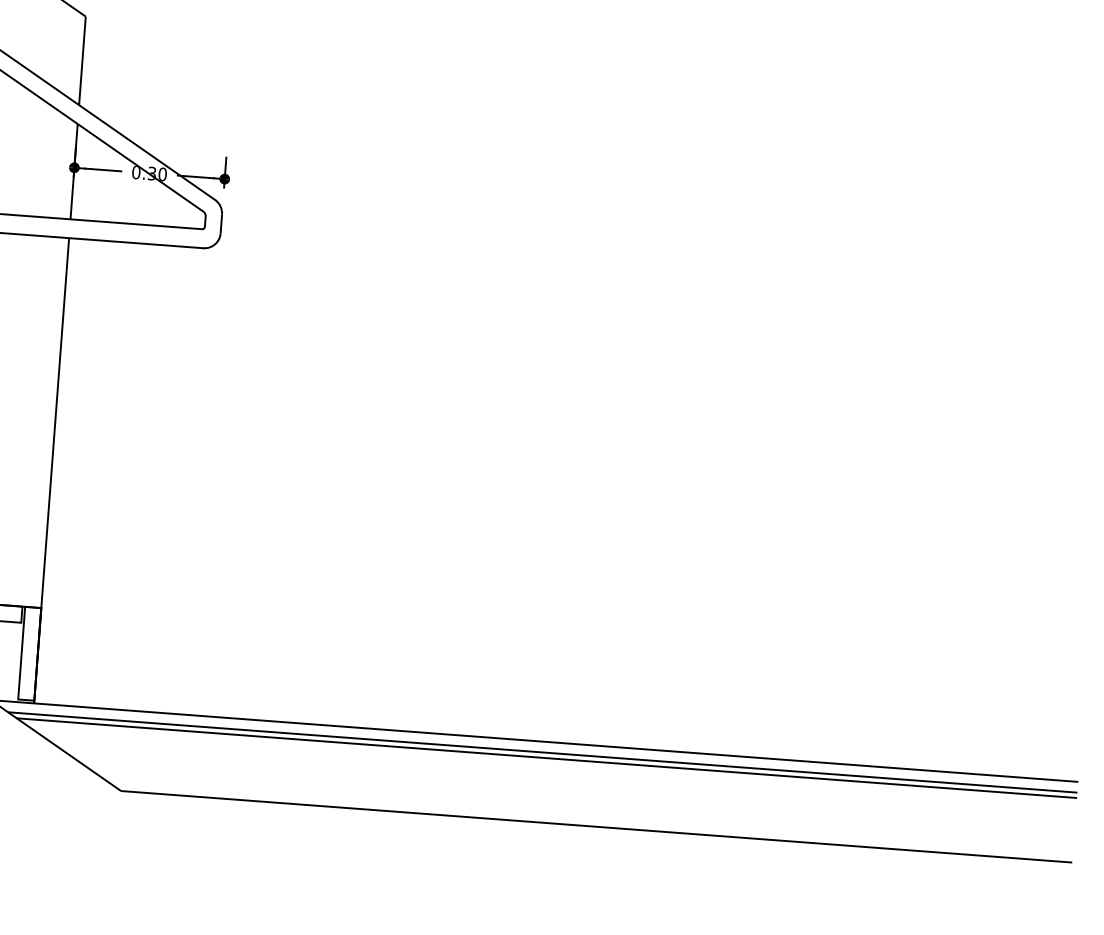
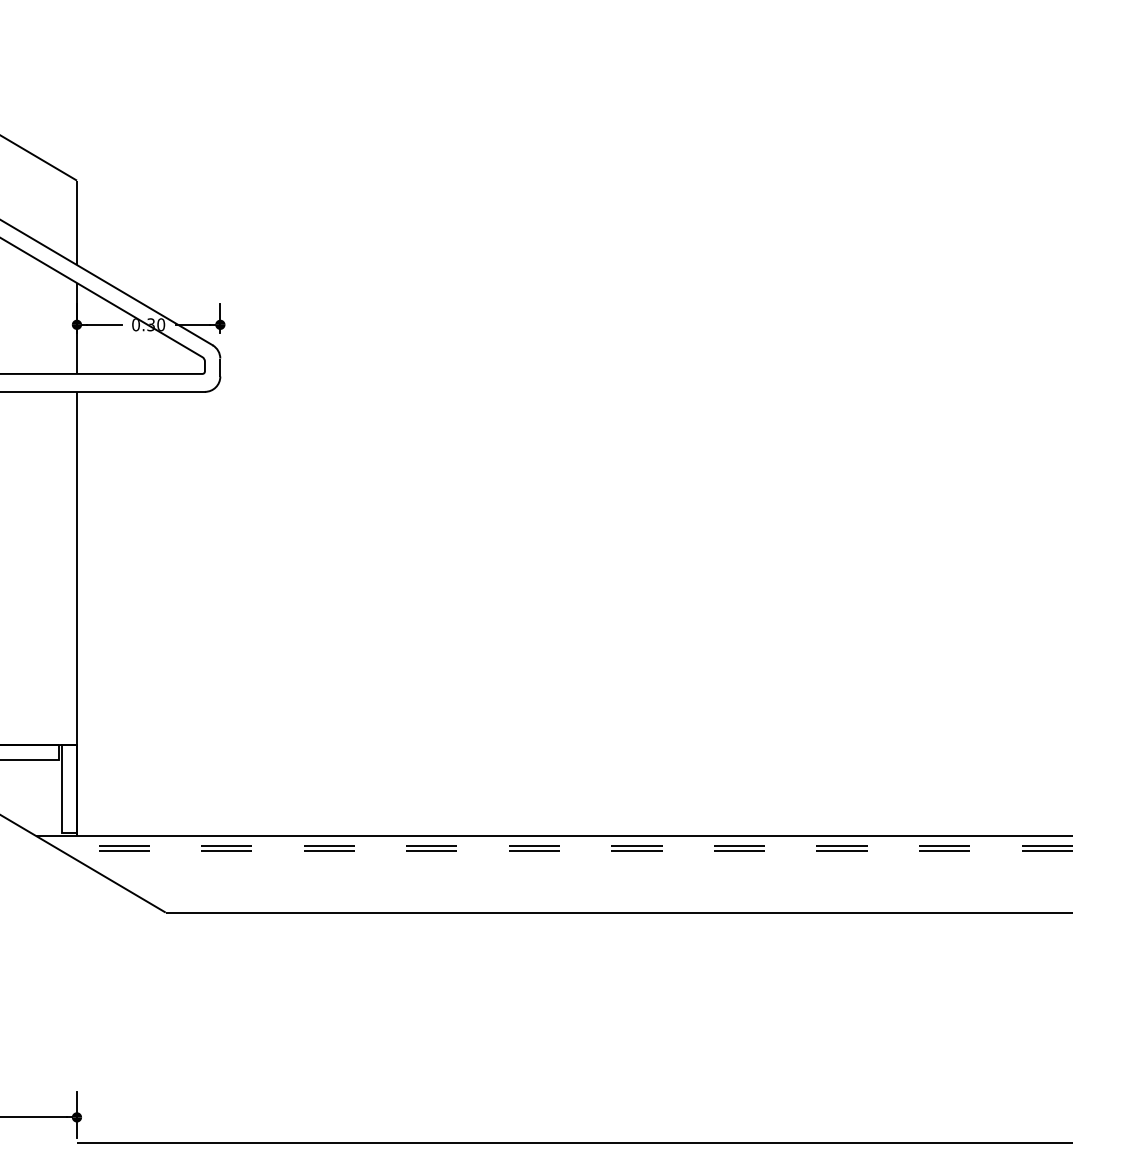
line: (542, 751) -> (562, 845), solid -> dashed
line: (547, 758) -> (567, 851), solid -> dashed

